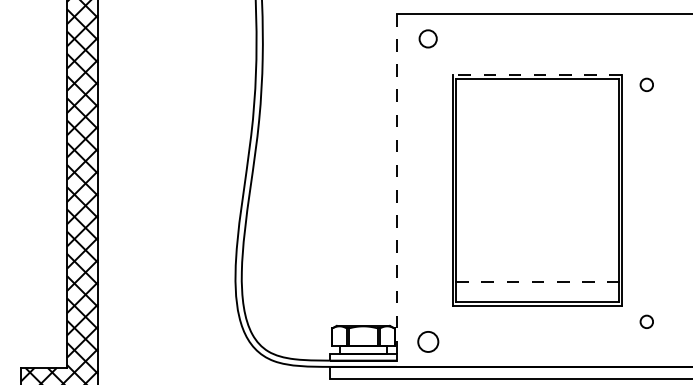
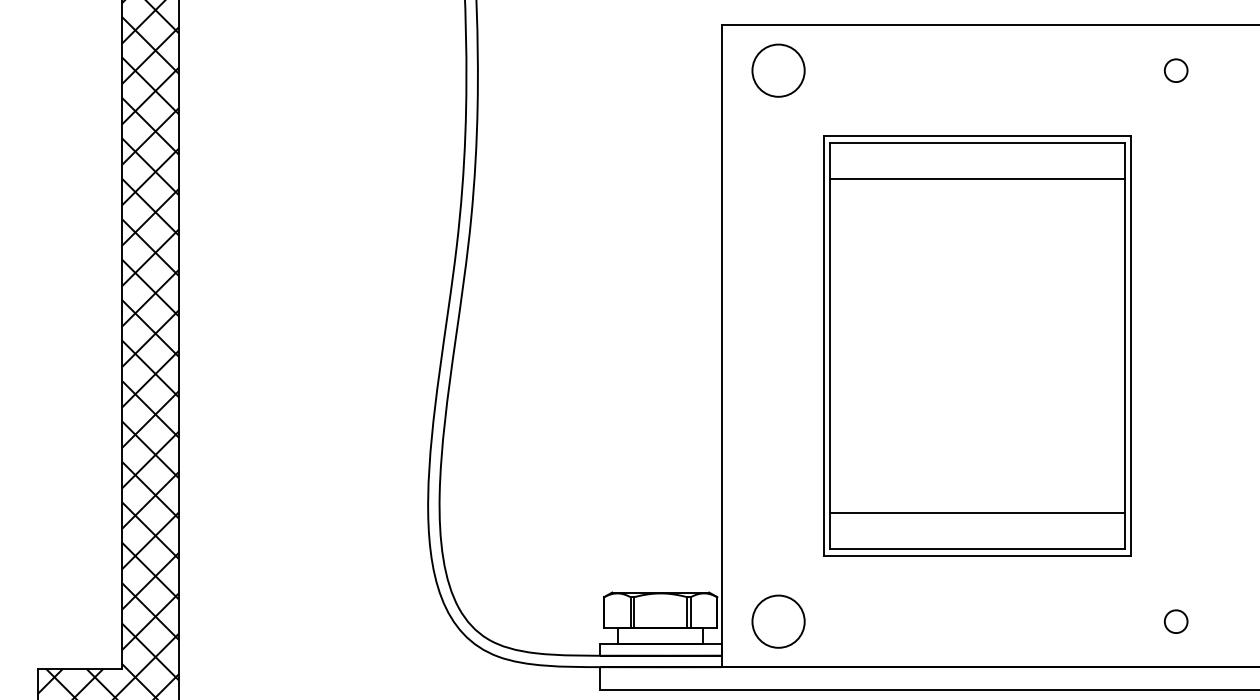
circle: (427, 38) -> (777, 69), size x1.67
line: (537, 74) -> (977, 135), dashed -> solid
circle: (646, 84) -> (1175, 69), moved
line: (537, 98) -> (977, 179), added
line: (396, 190) -> (720, 346), dashed -> solid
line: (538, 282) -> (979, 513), dashed -> solid
circle: (646, 321) -> (1175, 620), moved
circle: (428, 341) -> (779, 620), size x1.43

